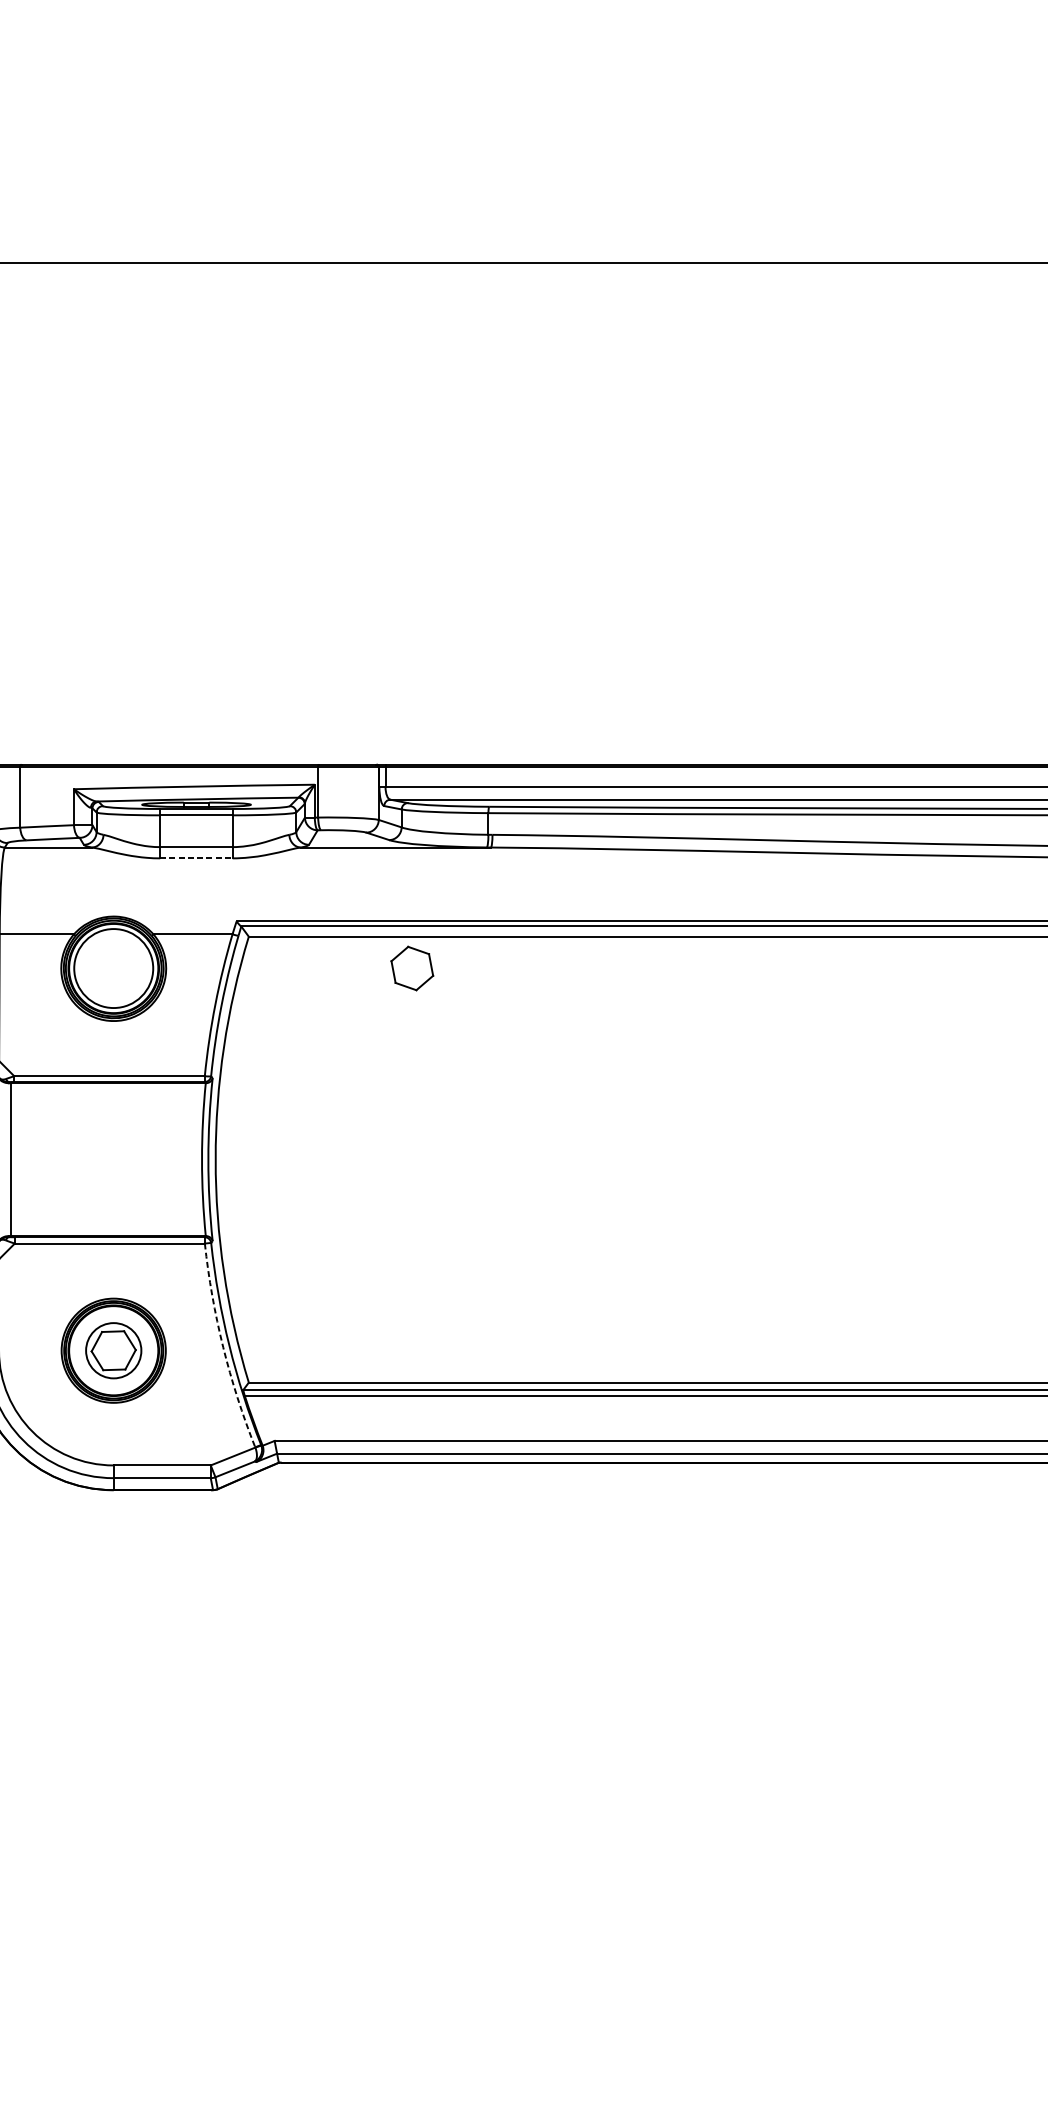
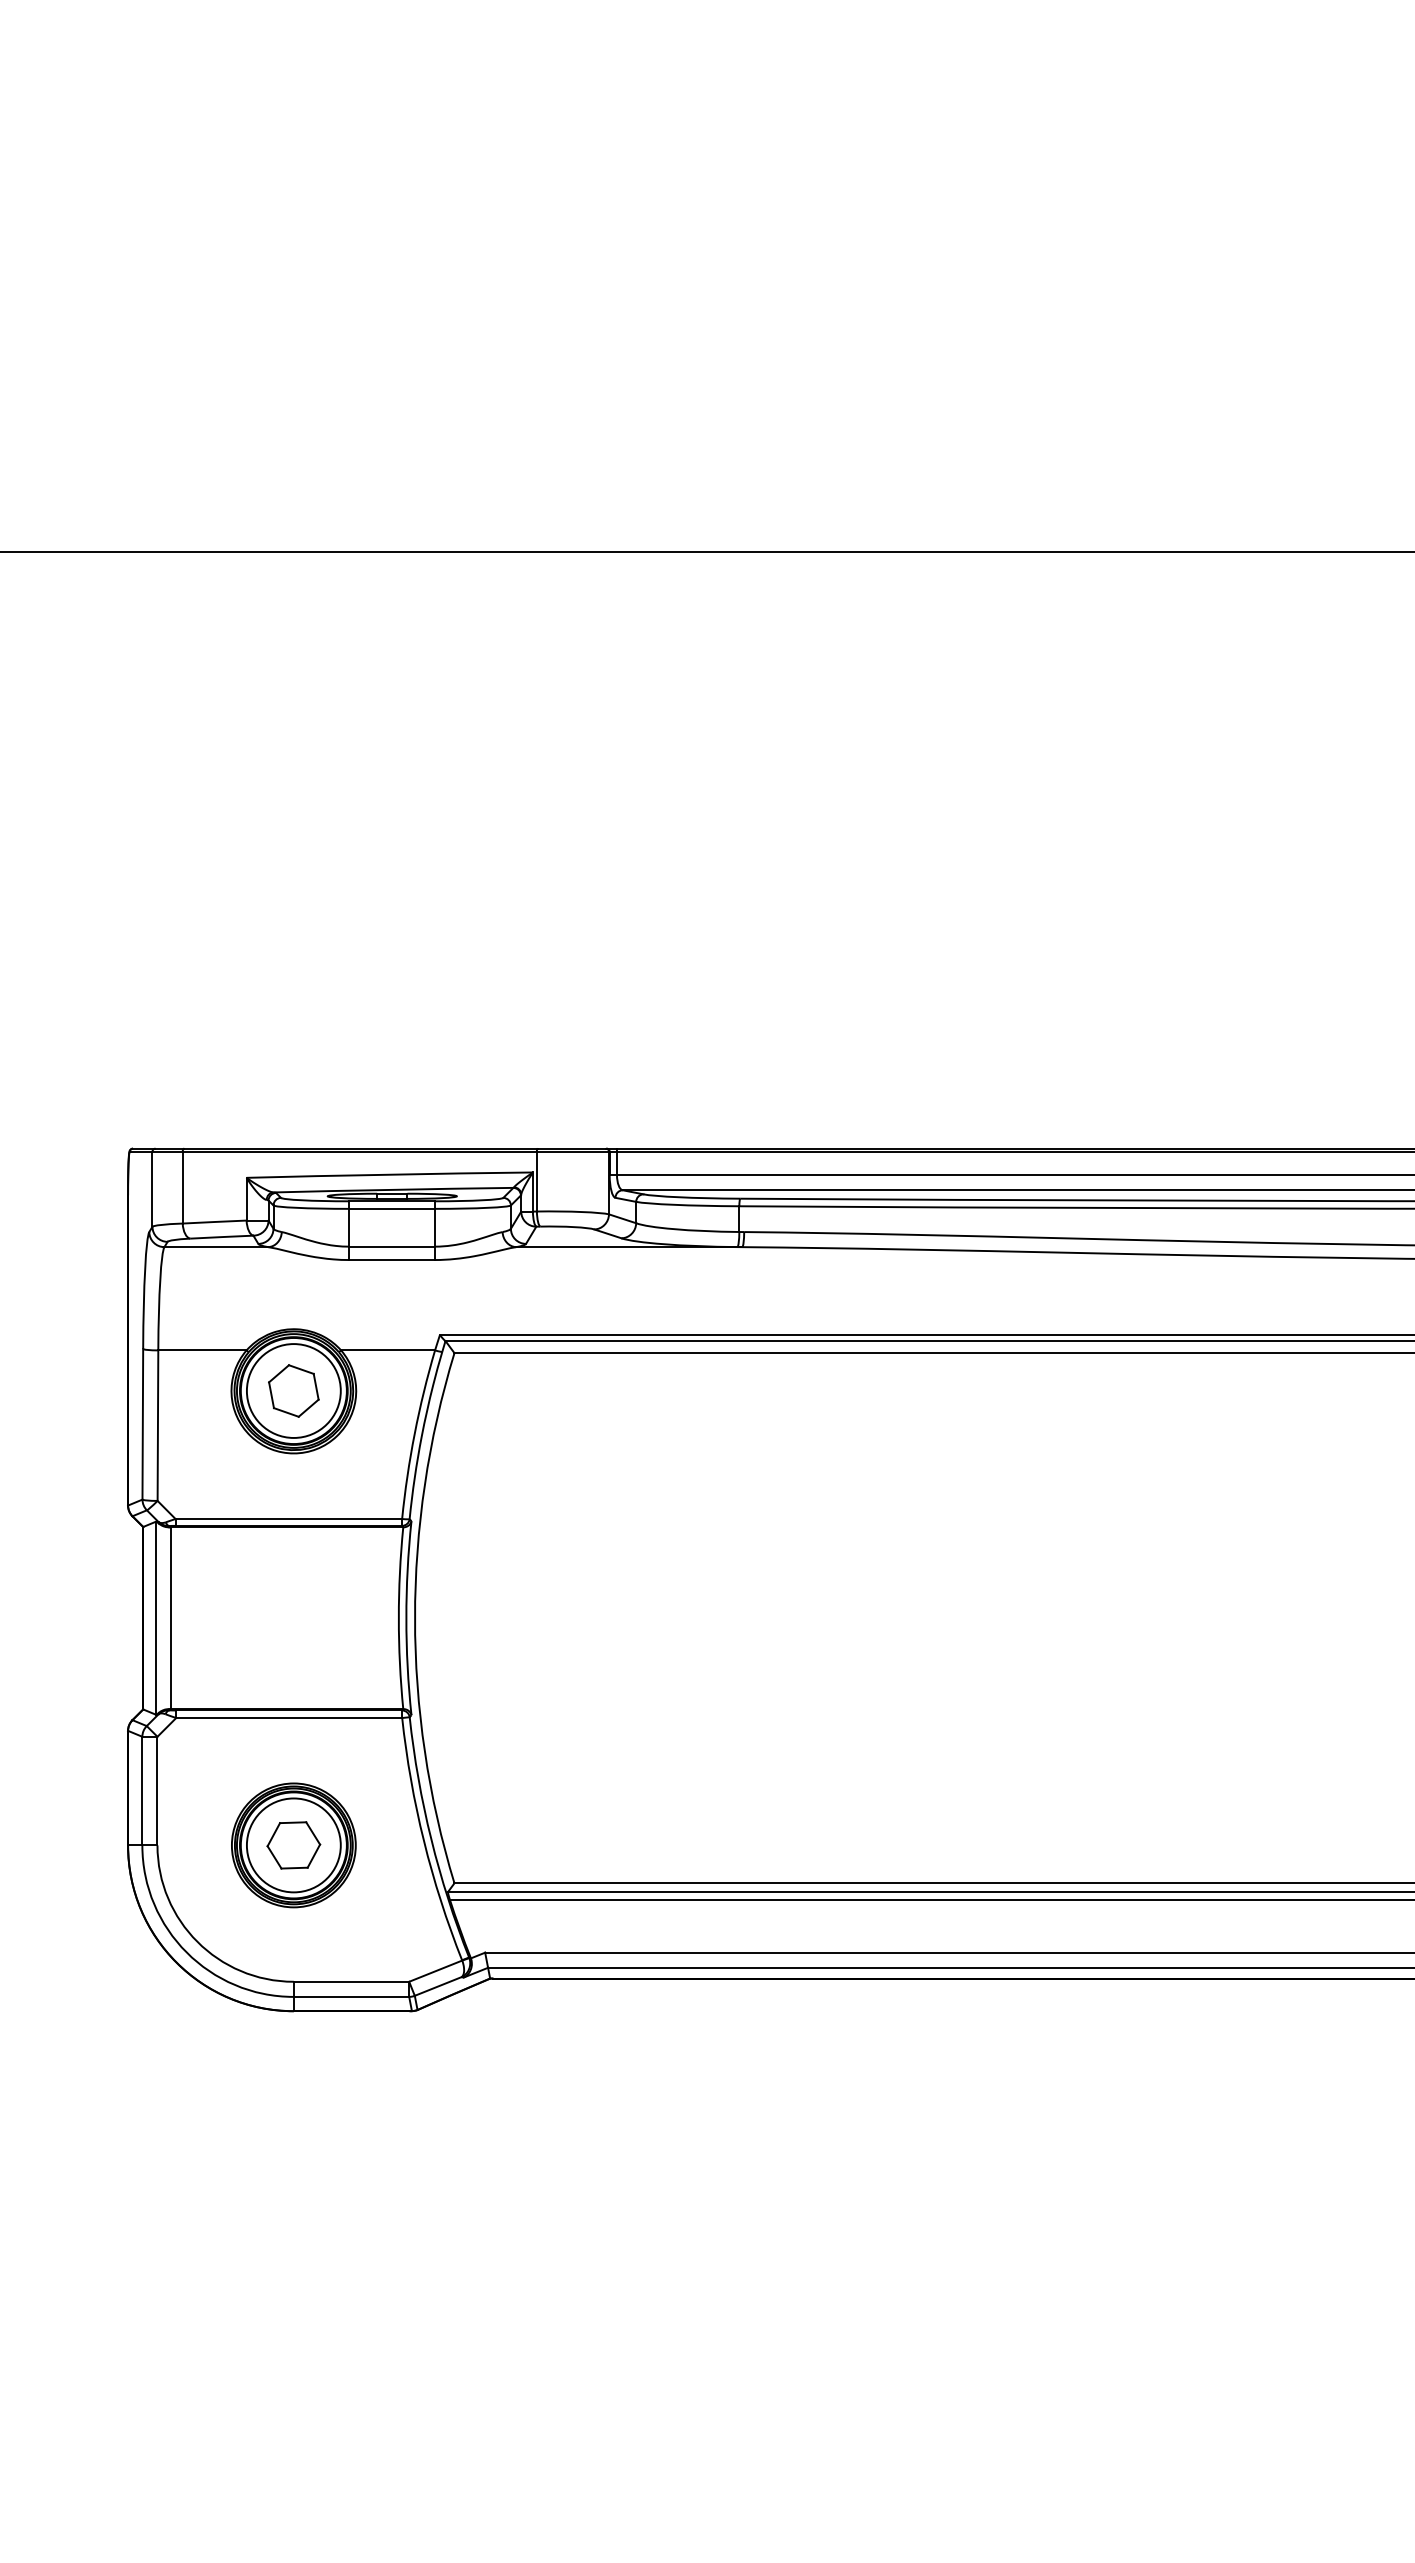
line: (196, 858) -> (392, 1260), dashed -> solid
part: (412, 968) -> (293, 1390), moved
arc: (222, 1347) -> (423, 1841), dashed -> solid
circle: (113, 1350) -> (293, 1845), size x1.43

